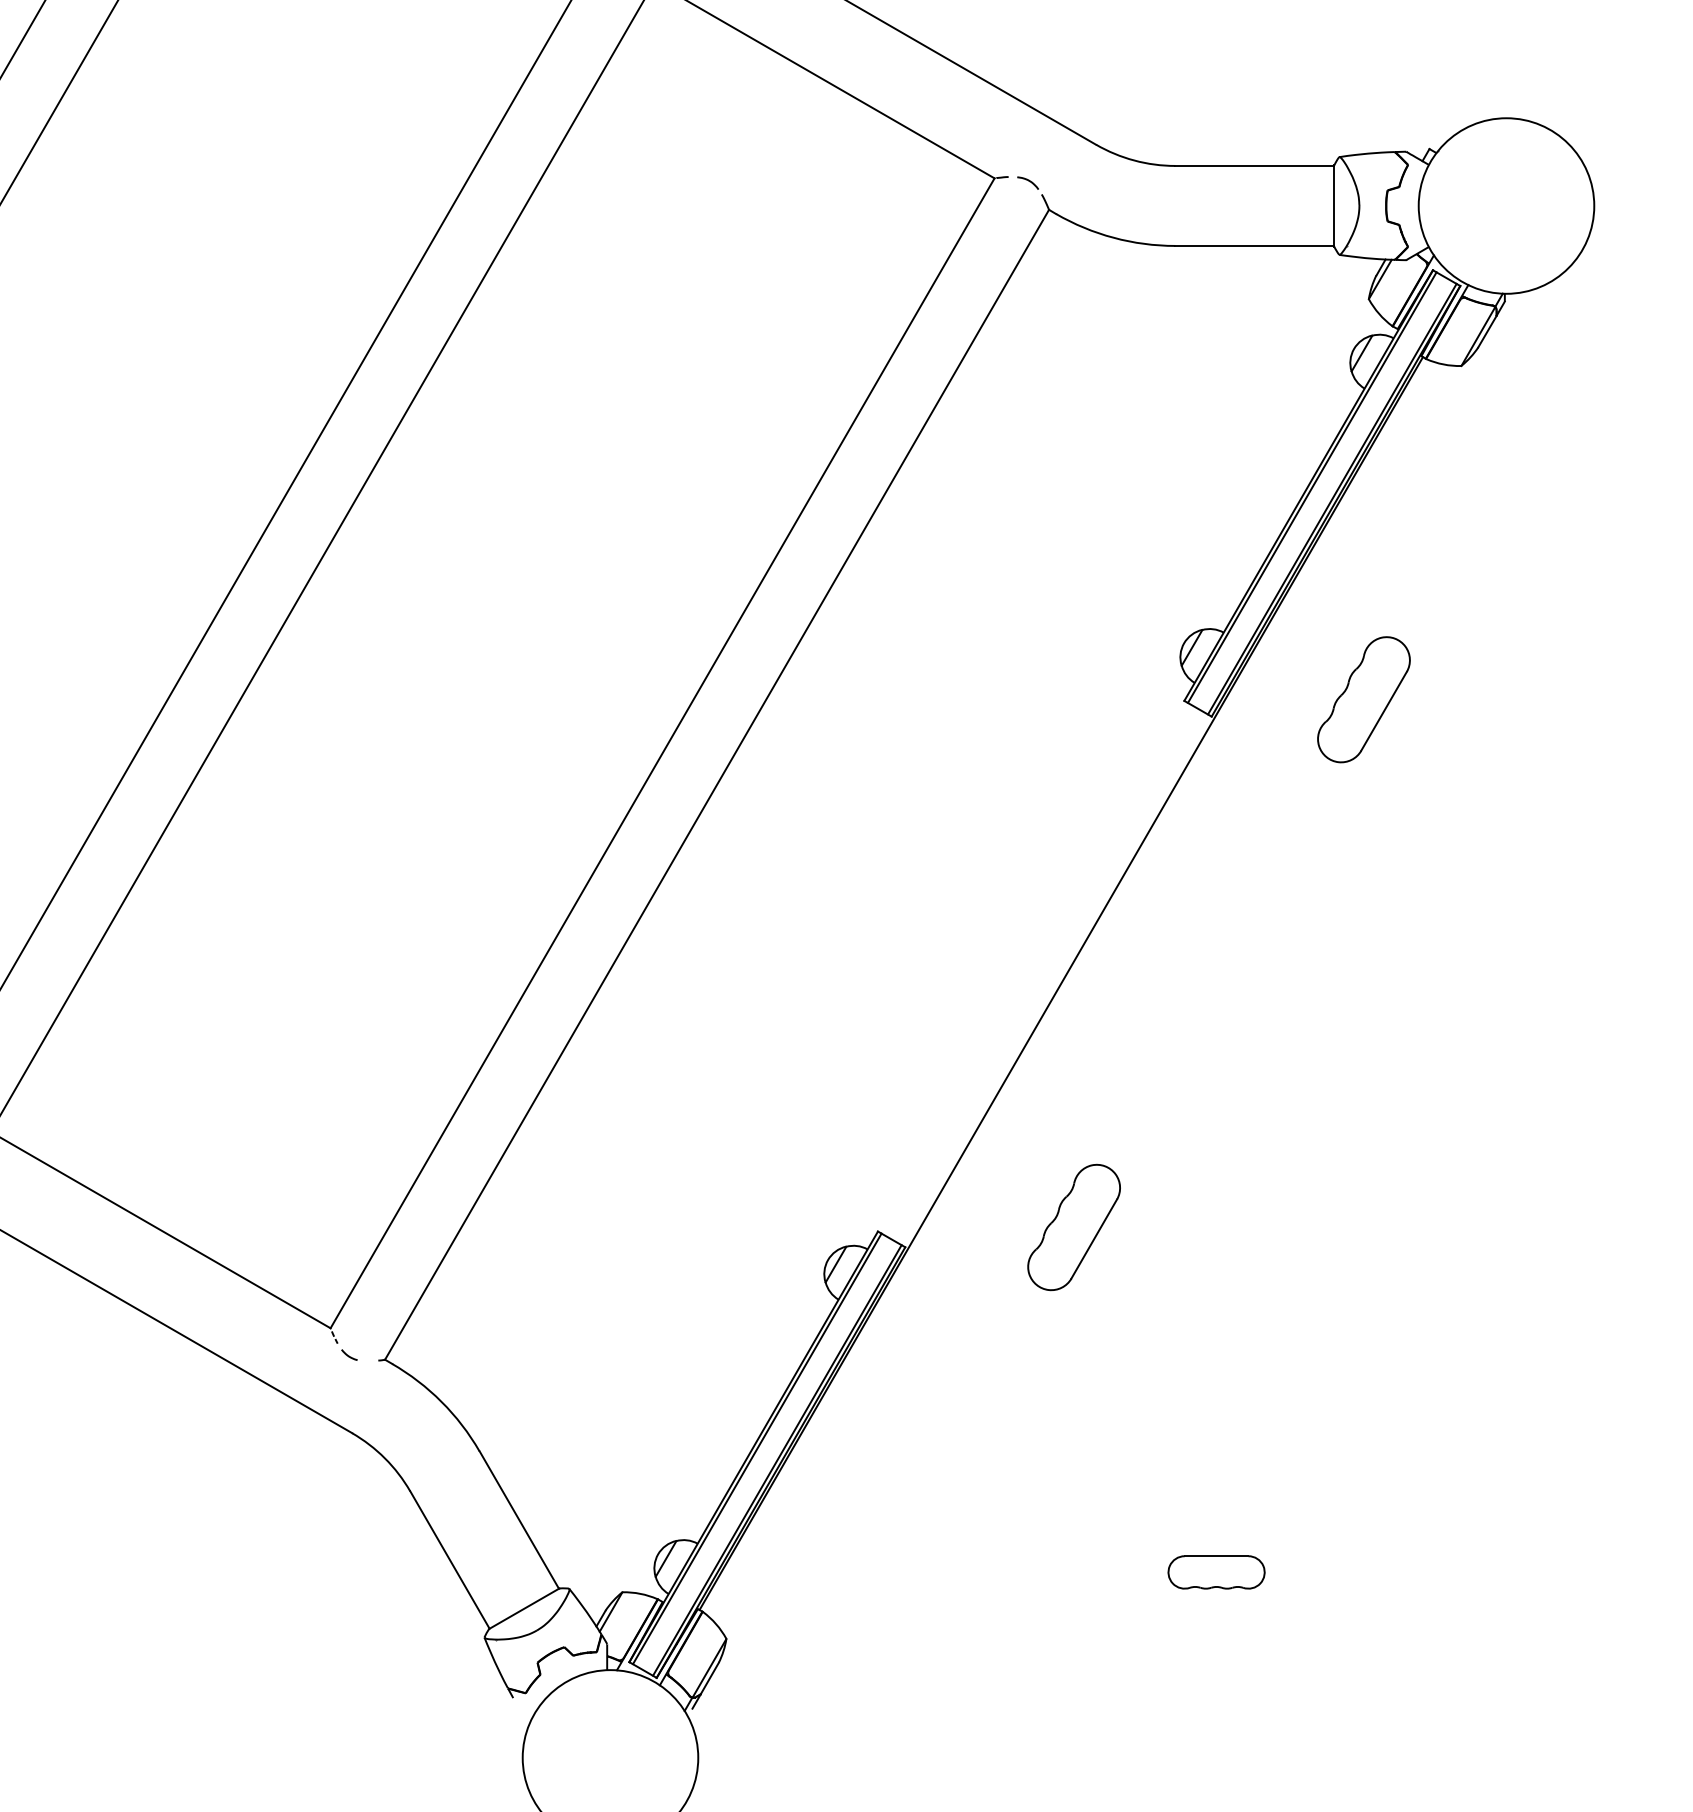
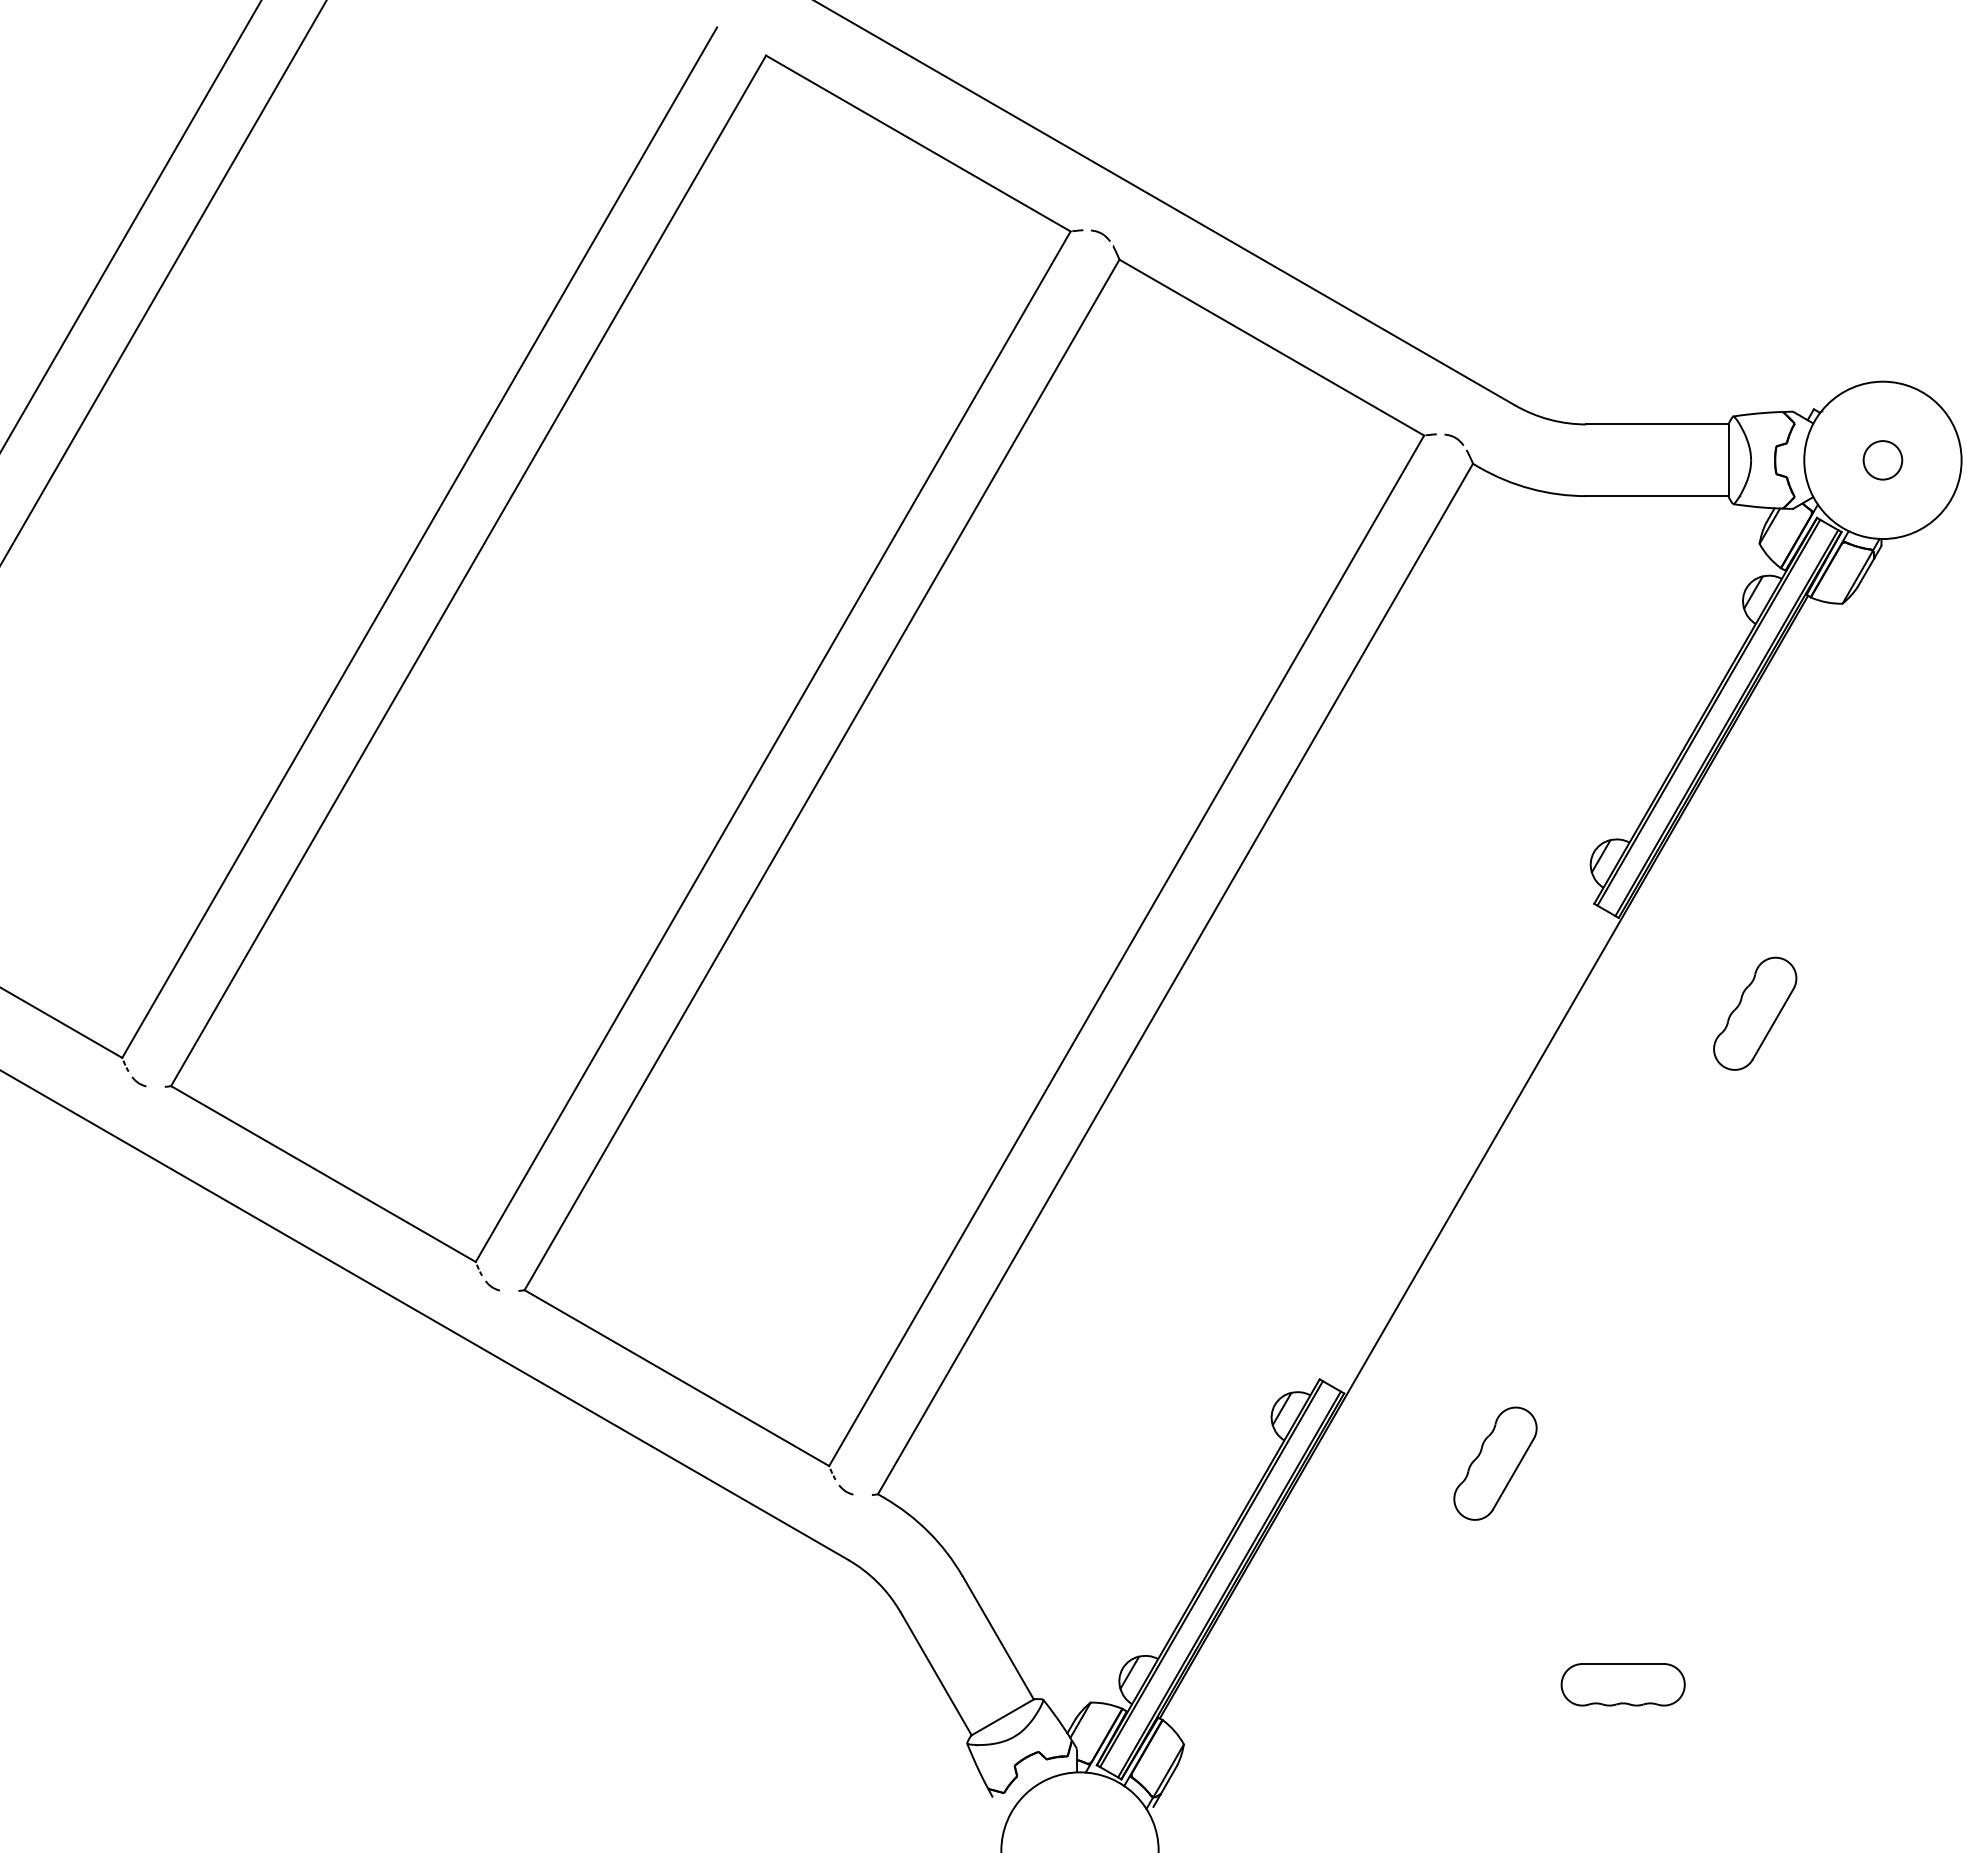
circle: (1506, 206) -> (1882, 460), added
part: (1364, 699) -> (1755, 1013), moved
part: (1074, 1227) -> (1495, 1463), moved
part: (1215, 1572) -> (1622, 1684), size x1.43

